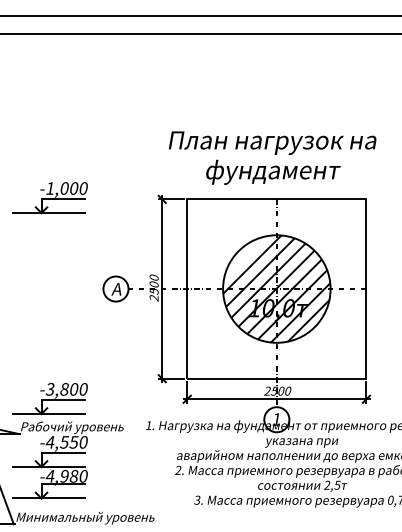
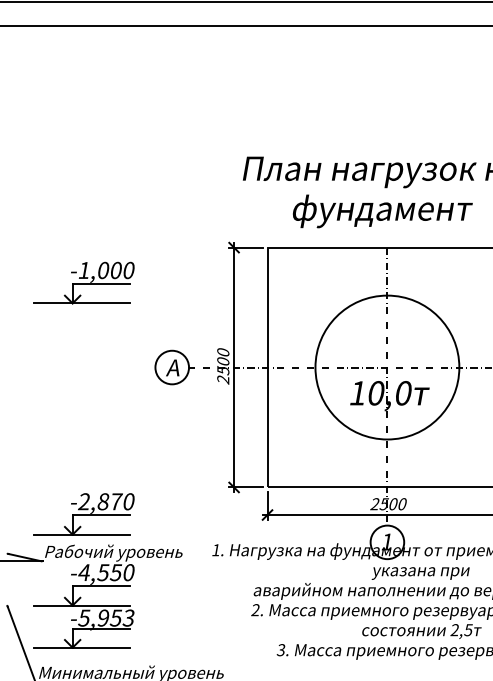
part: (49, 198) -> (83, 283), moved
hatch: (276, 288) -> (386, 366), removed
text: (62, 389) -> (100, 501), -3,800 -> -2,870
text: (66, 476) -> (106, 618), -4,980 -> -5,953

